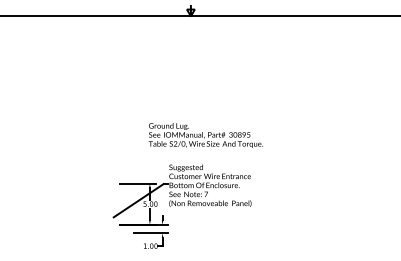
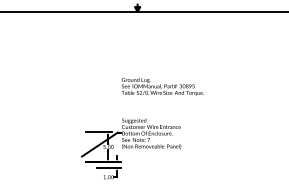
text: (205, 135) -> (162, 86), moved

